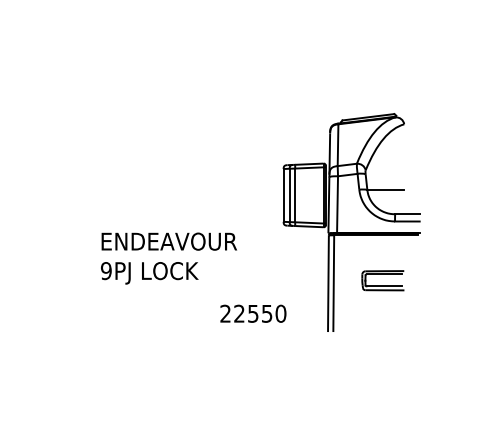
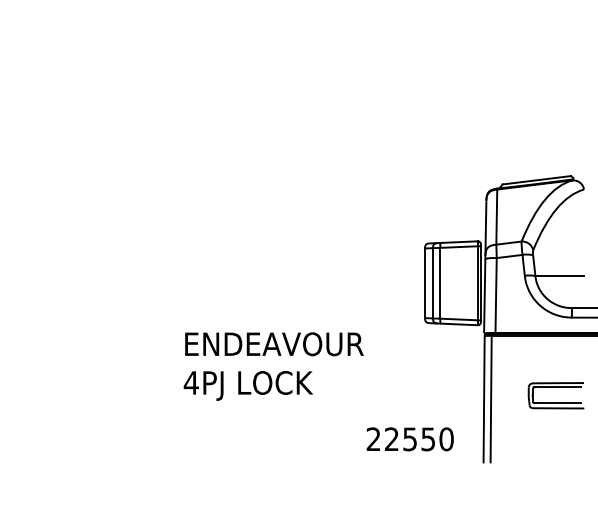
text: (106, 271) -> (191, 383), 9PJ -> 4PJ
text: (253, 313) -> (410, 438), moved

